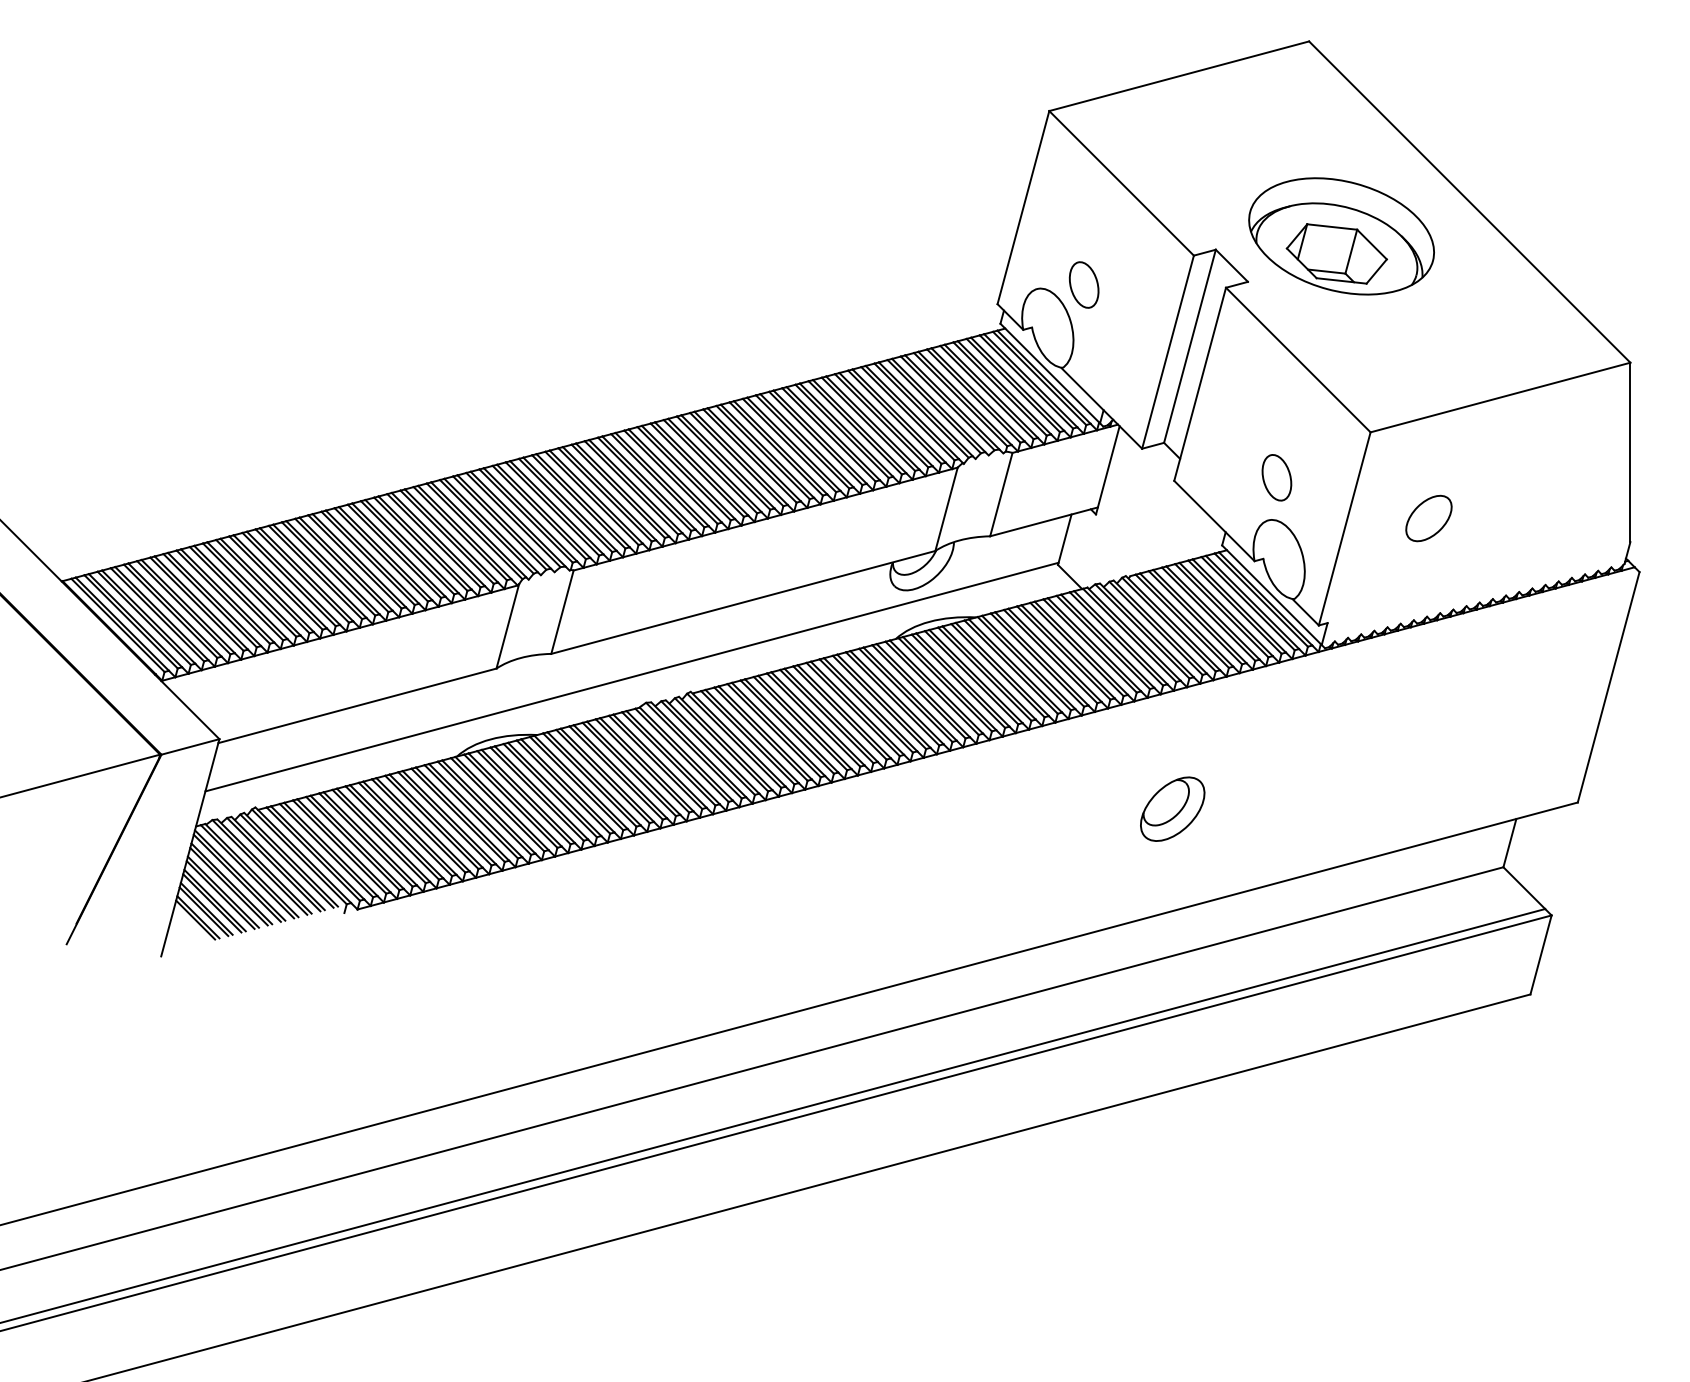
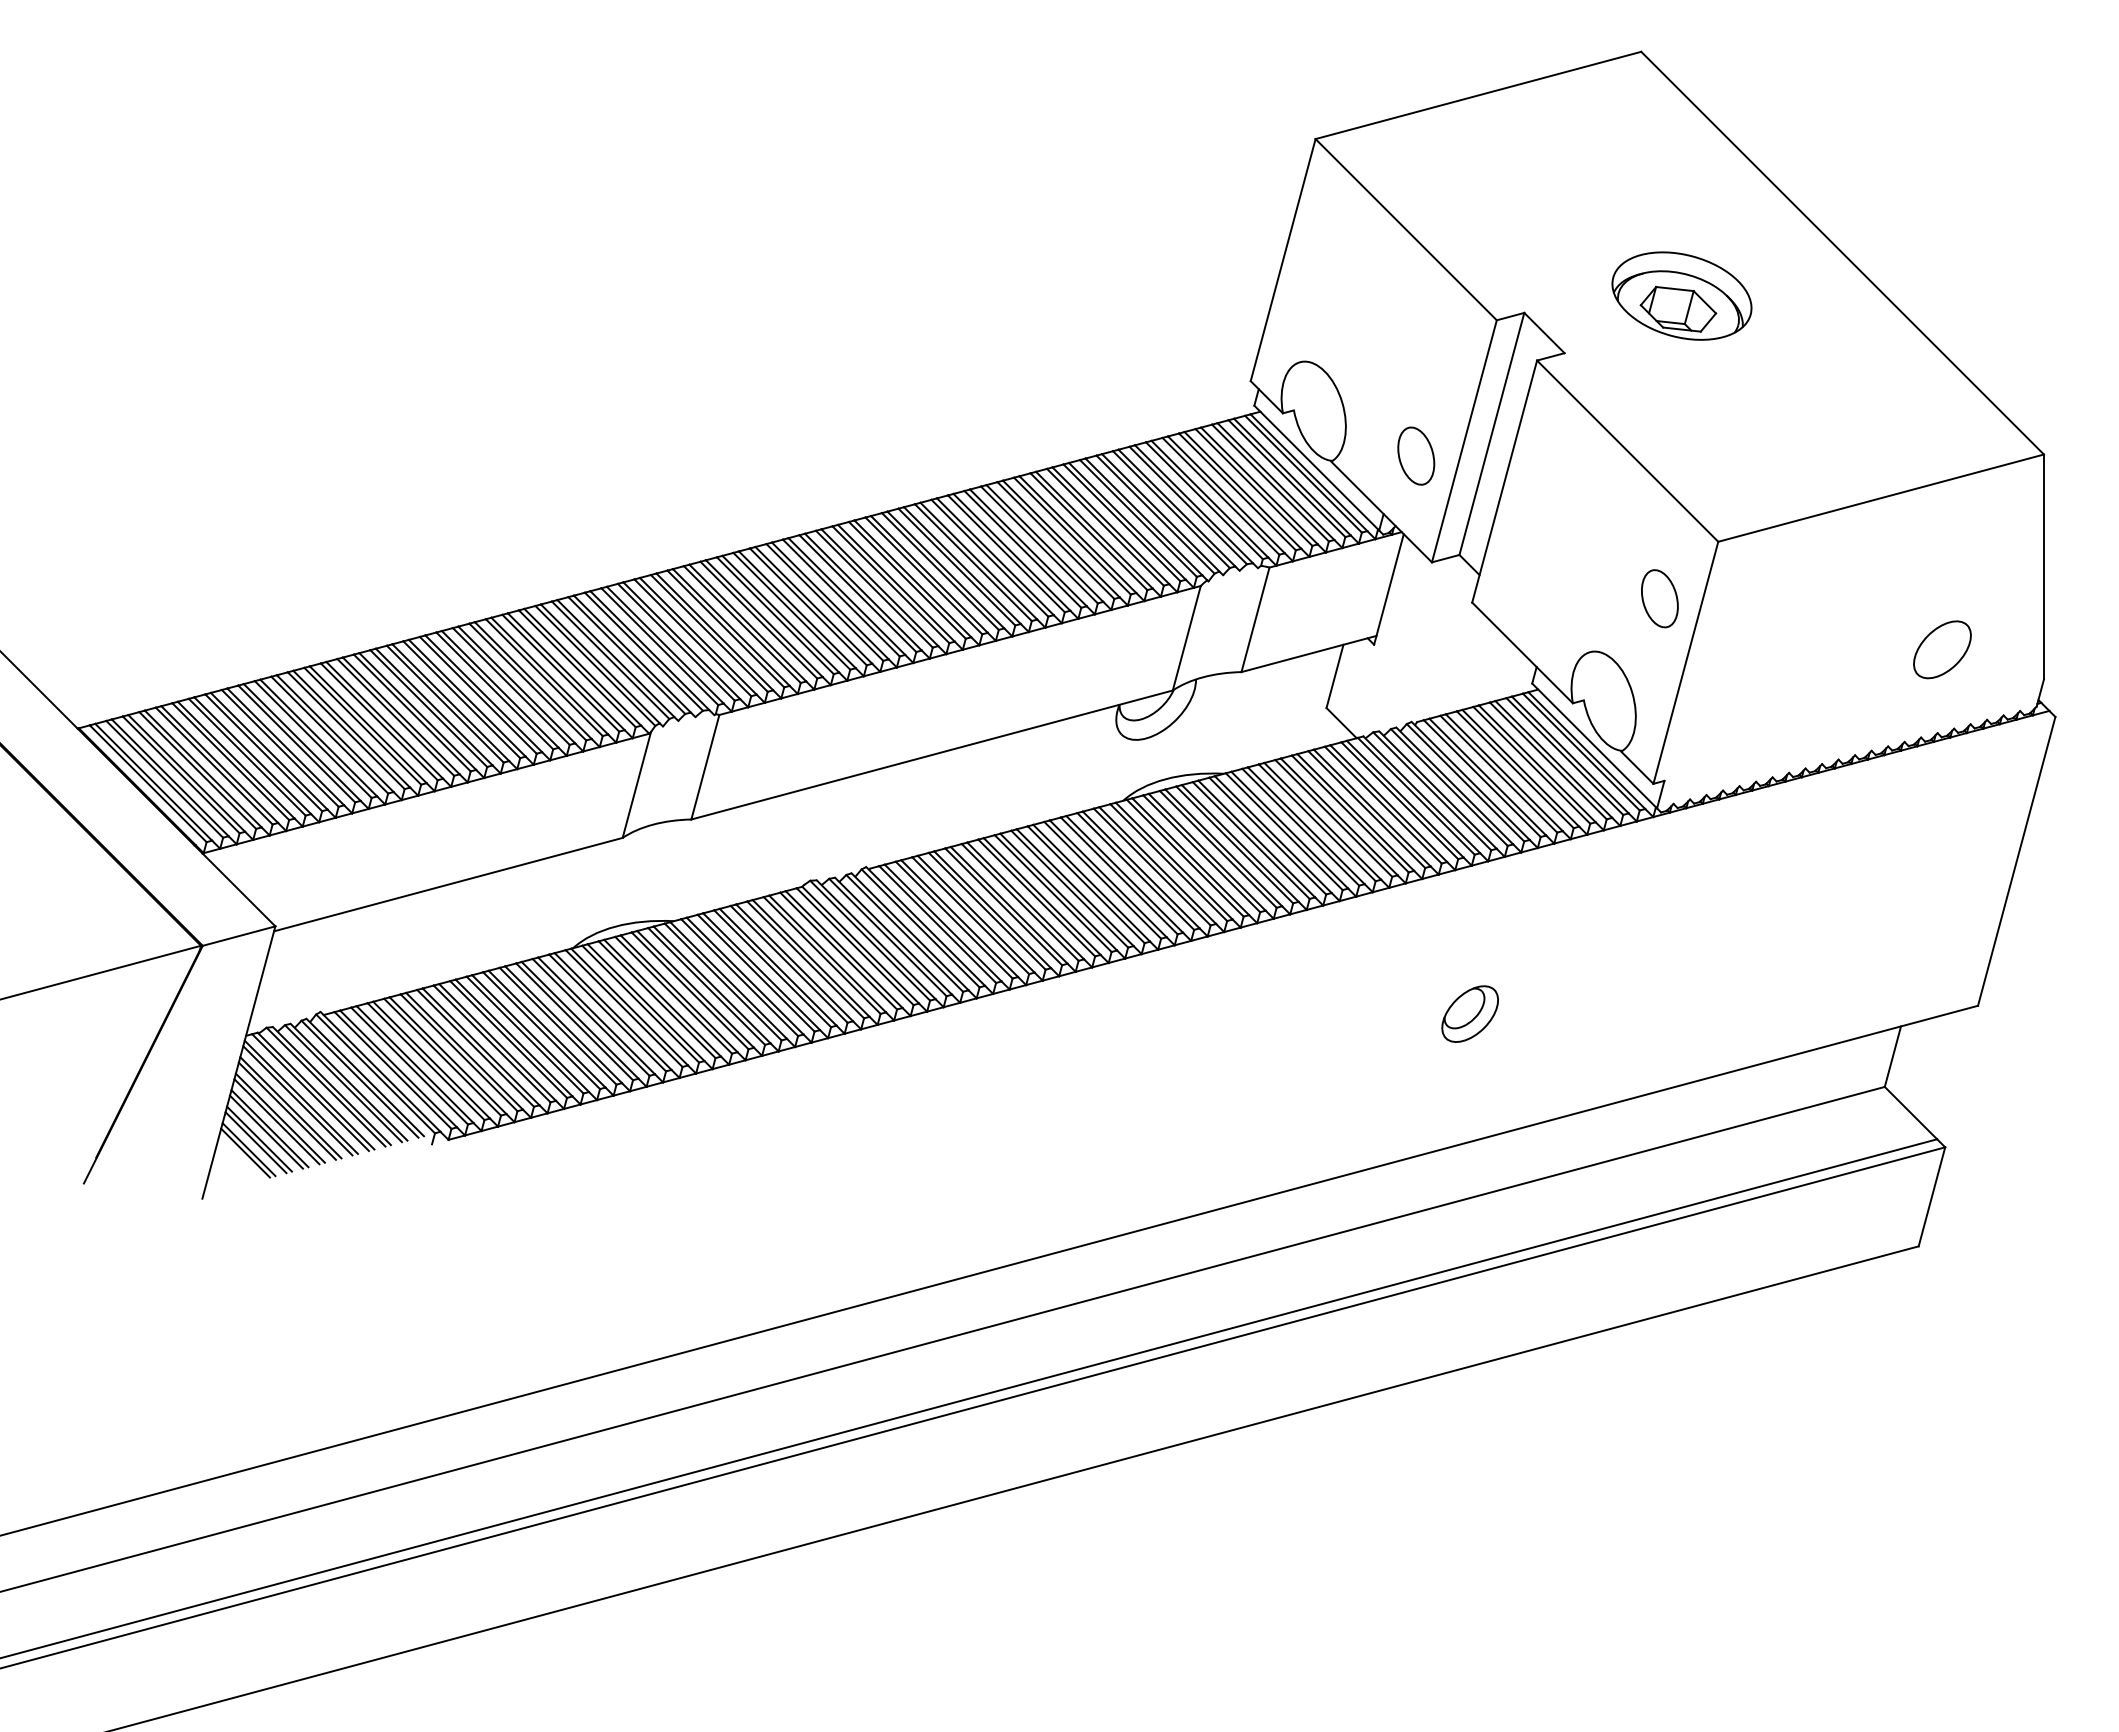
part: (1341, 235) -> (1681, 295), size x0.6
part: (1084, 284) -> (1416, 455), moved
part: (1276, 477) -> (1659, 598), moved
part: (1428, 518) -> (1942, 649), moved
line: (631, 677) -> (792, 848), removed
part: (1172, 808) -> (1469, 1013), size x0.7

